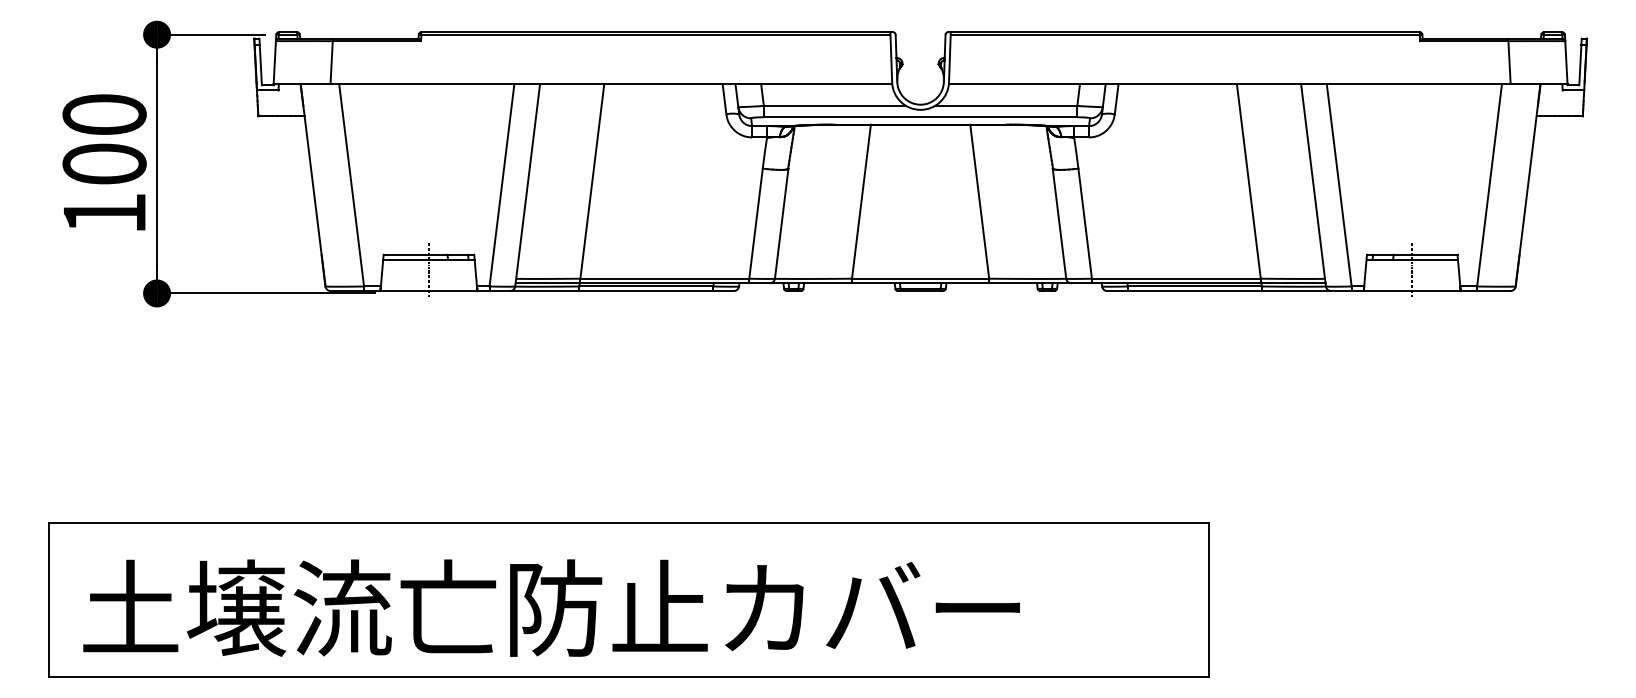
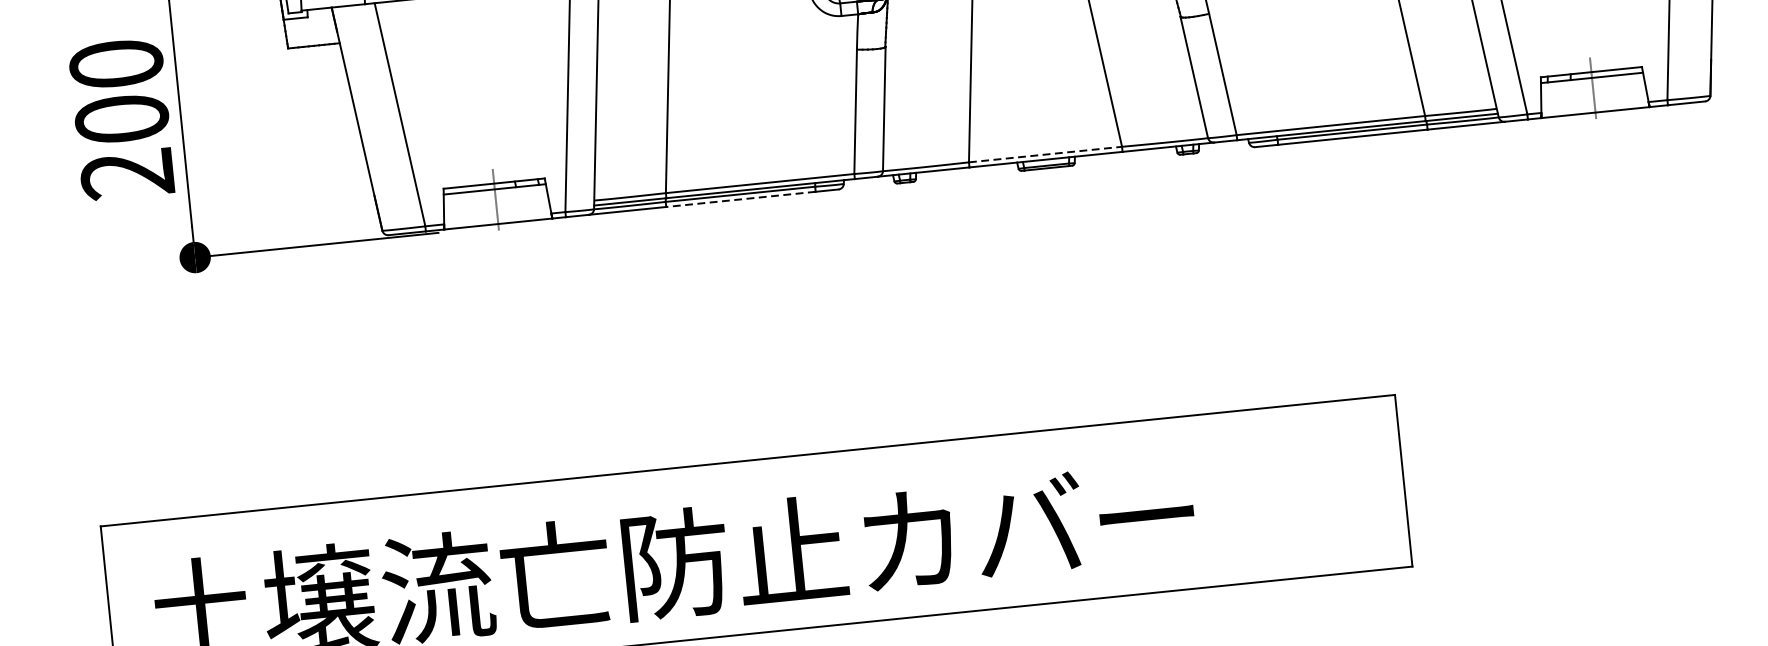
text: (103, 213) -> (126, 174), 100 -> 200
line: (920, 278) -> (1045, 154), solid -> dashed
line: (646, 291) -> (741, 199), solid -> dashed

